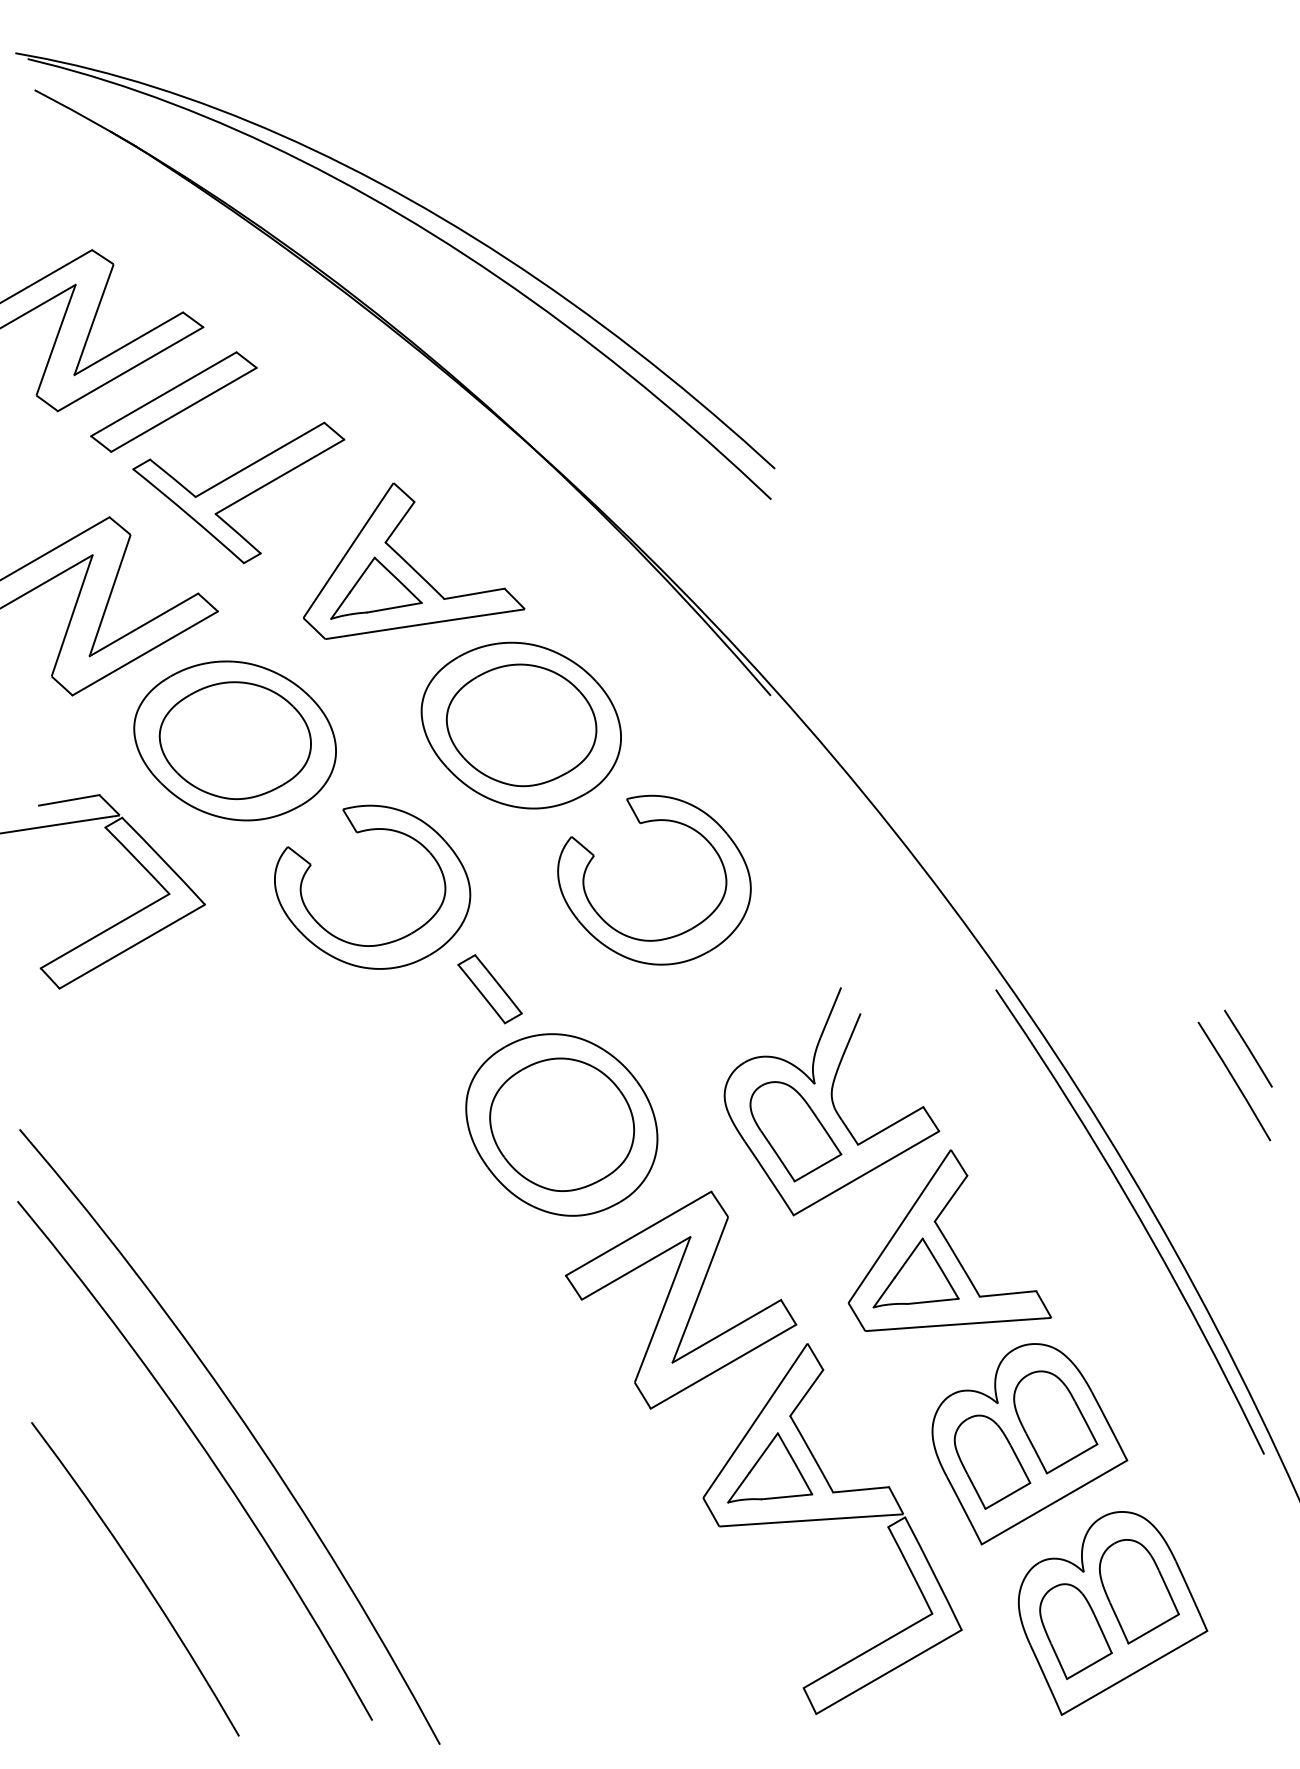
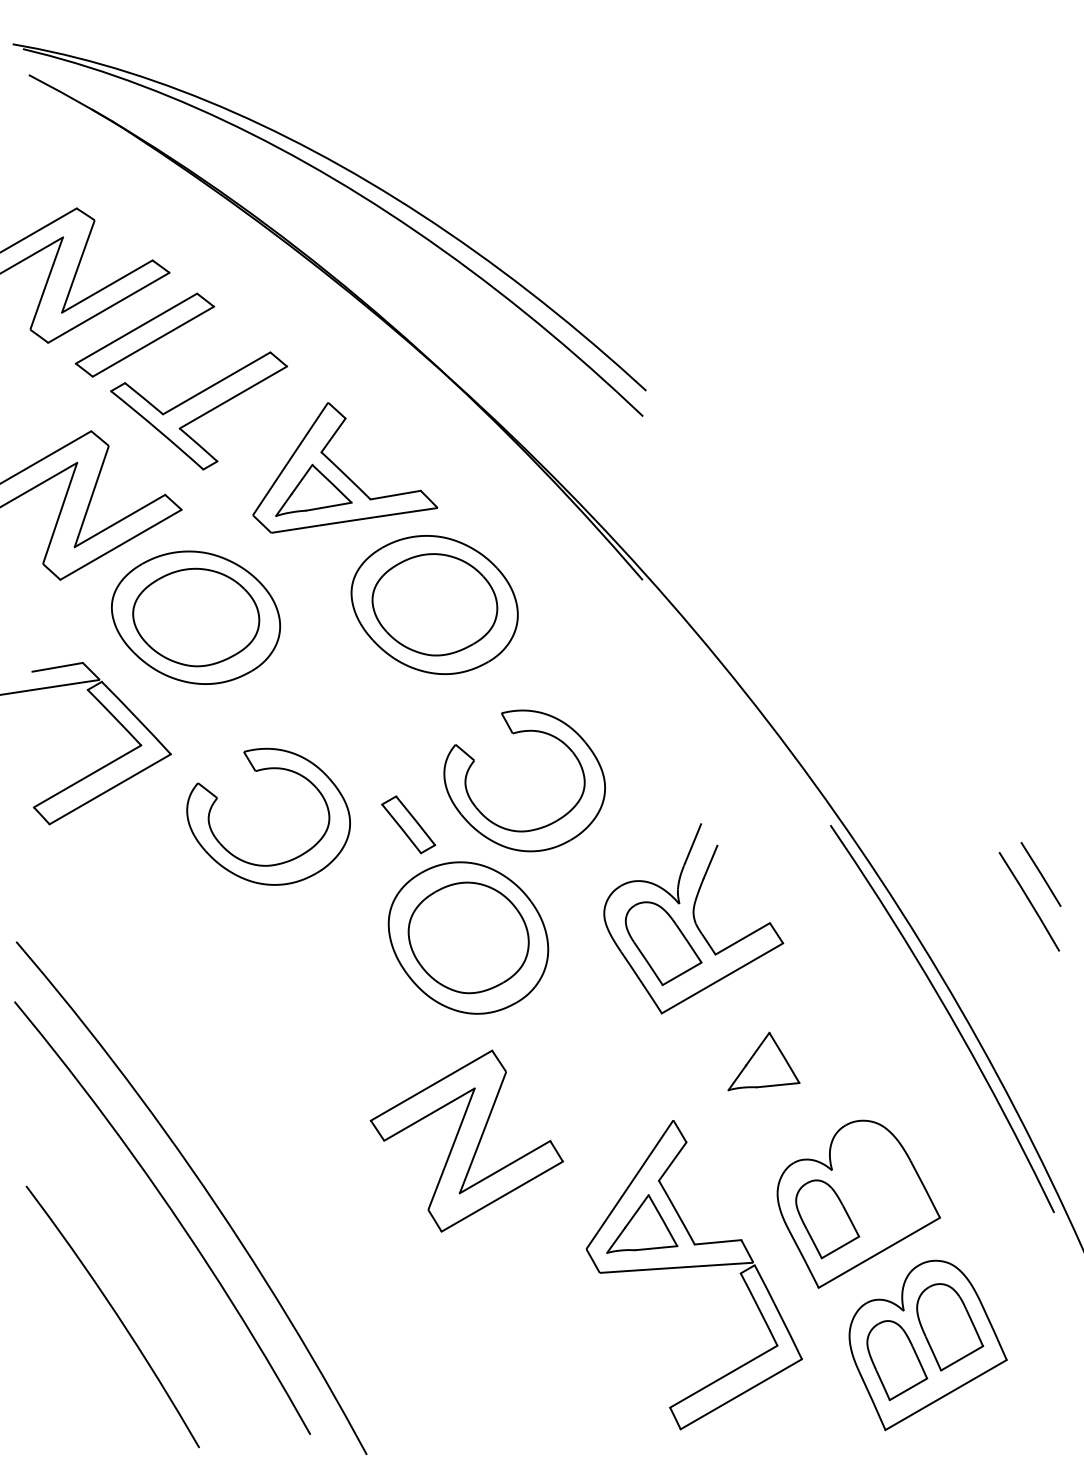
part: (641, 824) -> (513, 734), moved
part: (361, 832) -> (259, 771), moved
part: (950, 1240) -> (792, 1034), removed
part: (680, 1299) -> (466, 1140), moved
part: (1055, 1421) -> (880, 1185), removed

